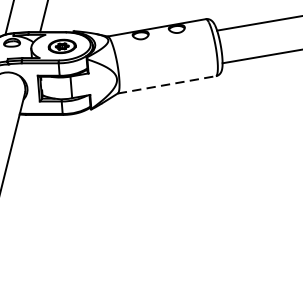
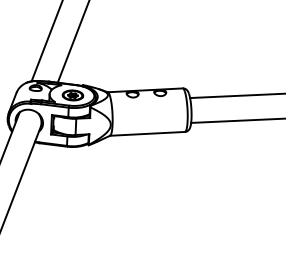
line: (166, 84) -> (147, 133), dashed -> solid

